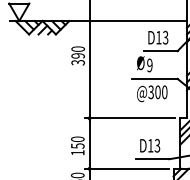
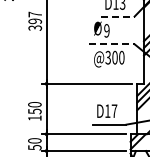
text: (77, 48) -> (34, 13), 390 -> 397
line: (160, 51) -> (117, 16), solid -> dashed
line: (154, 78) -> (111, 43), solid -> dashed
text: (157, 145) -> (114, 110), D13 -> D17

